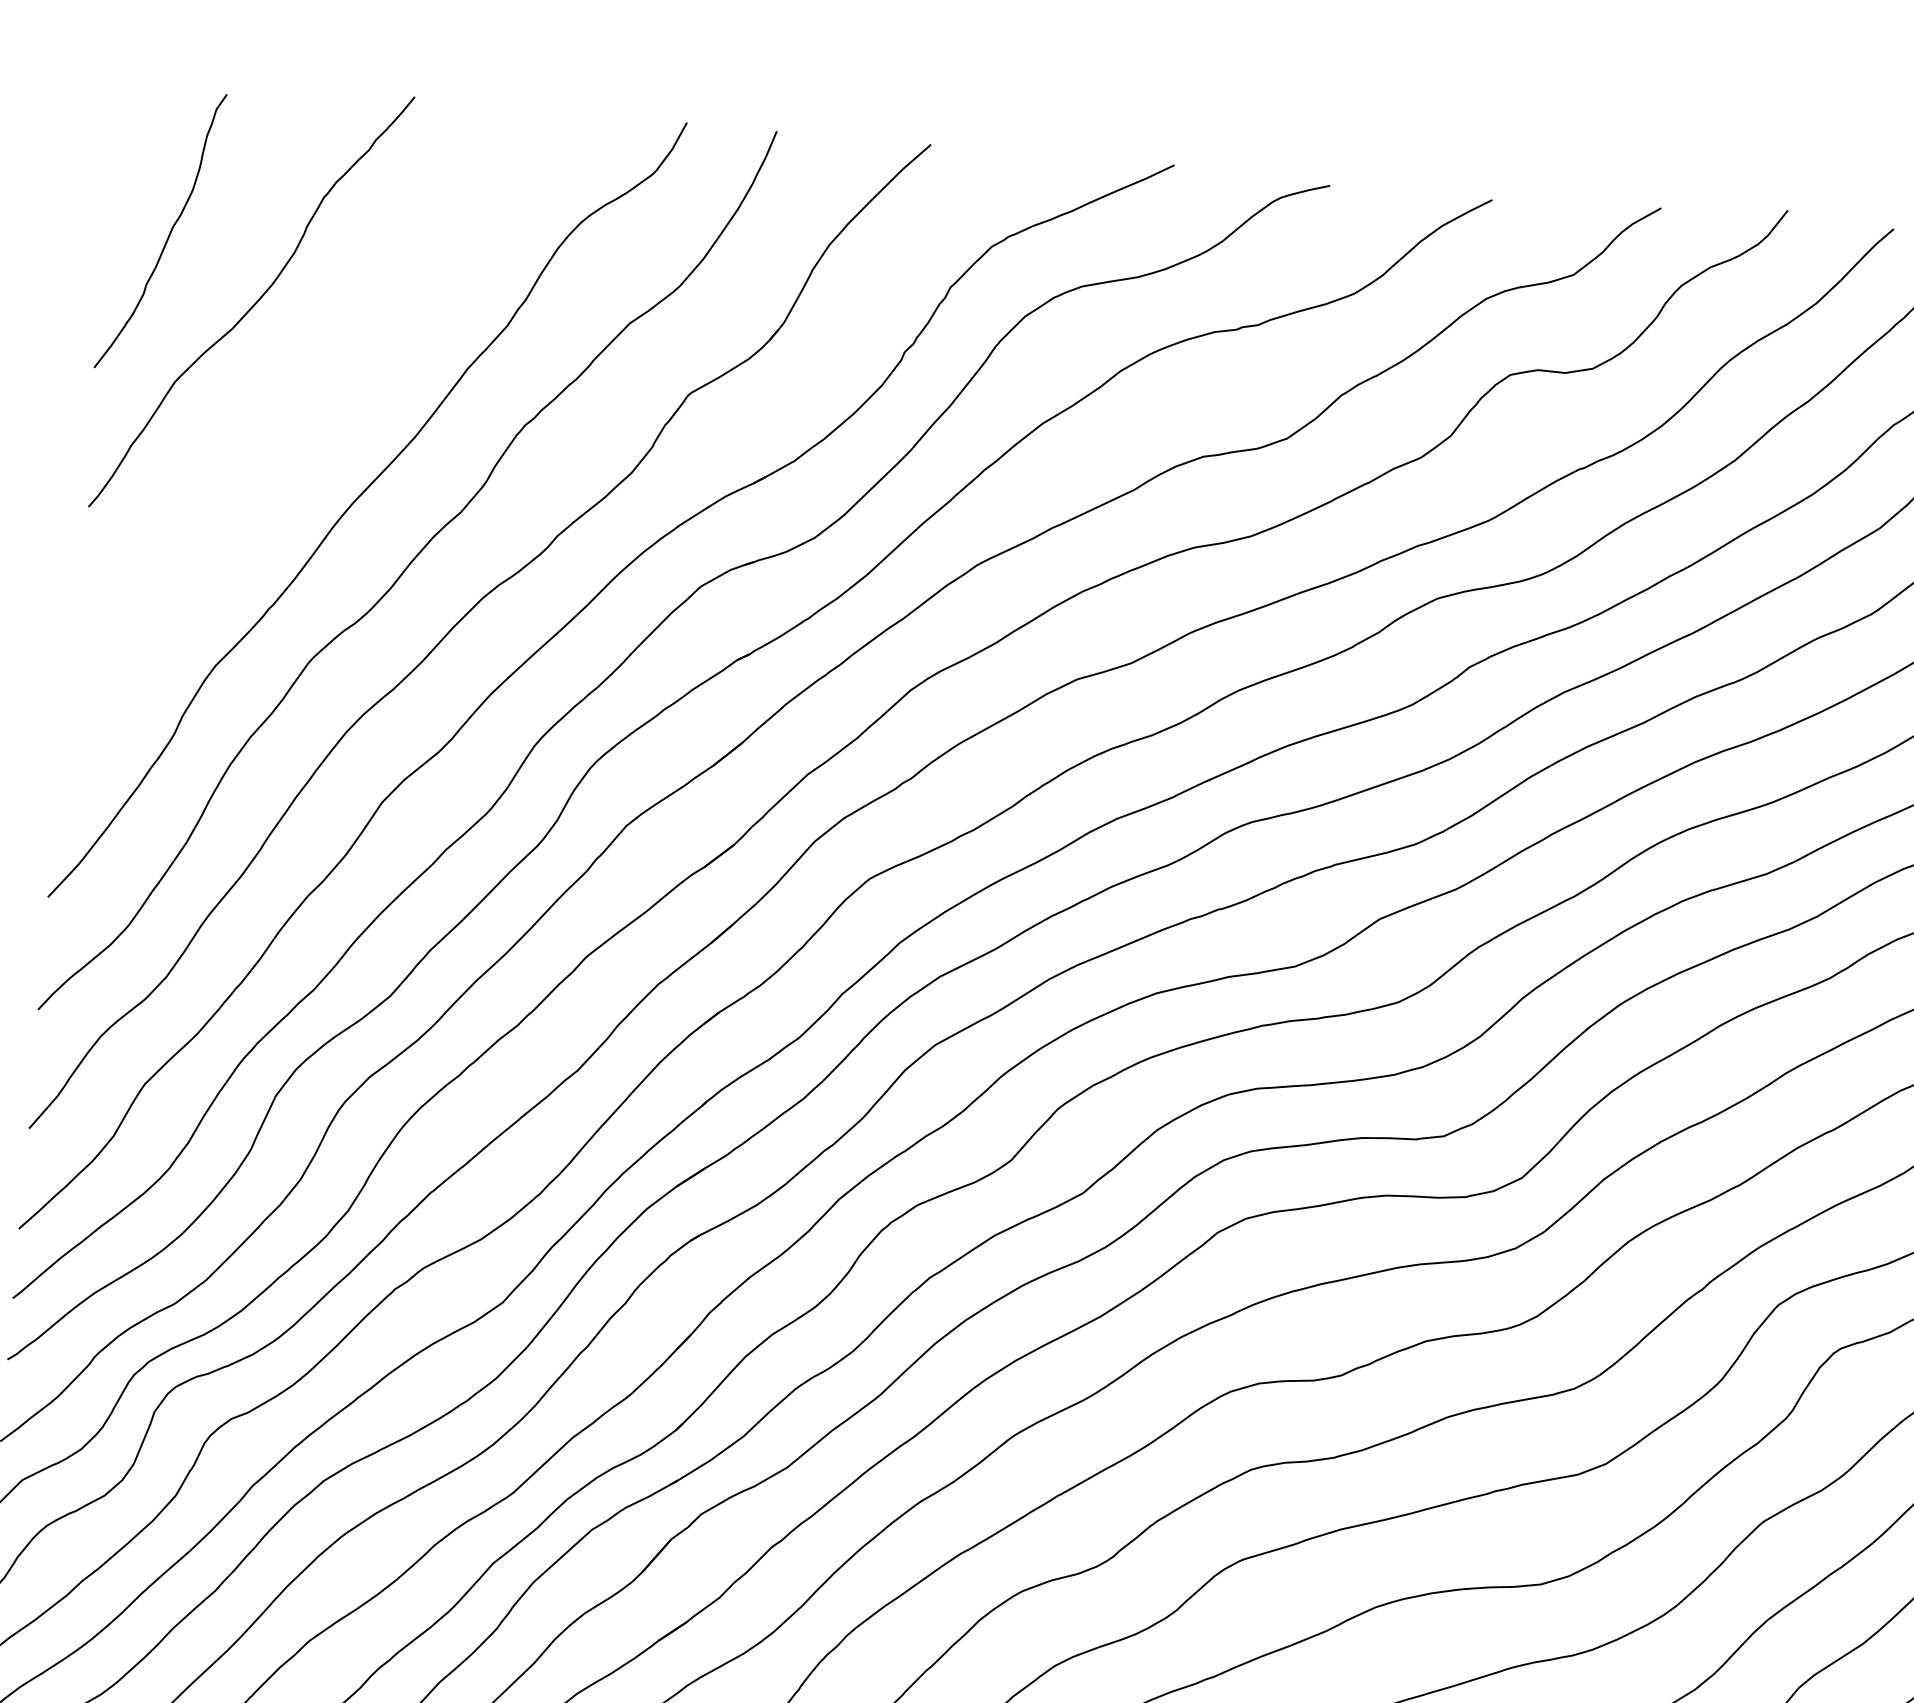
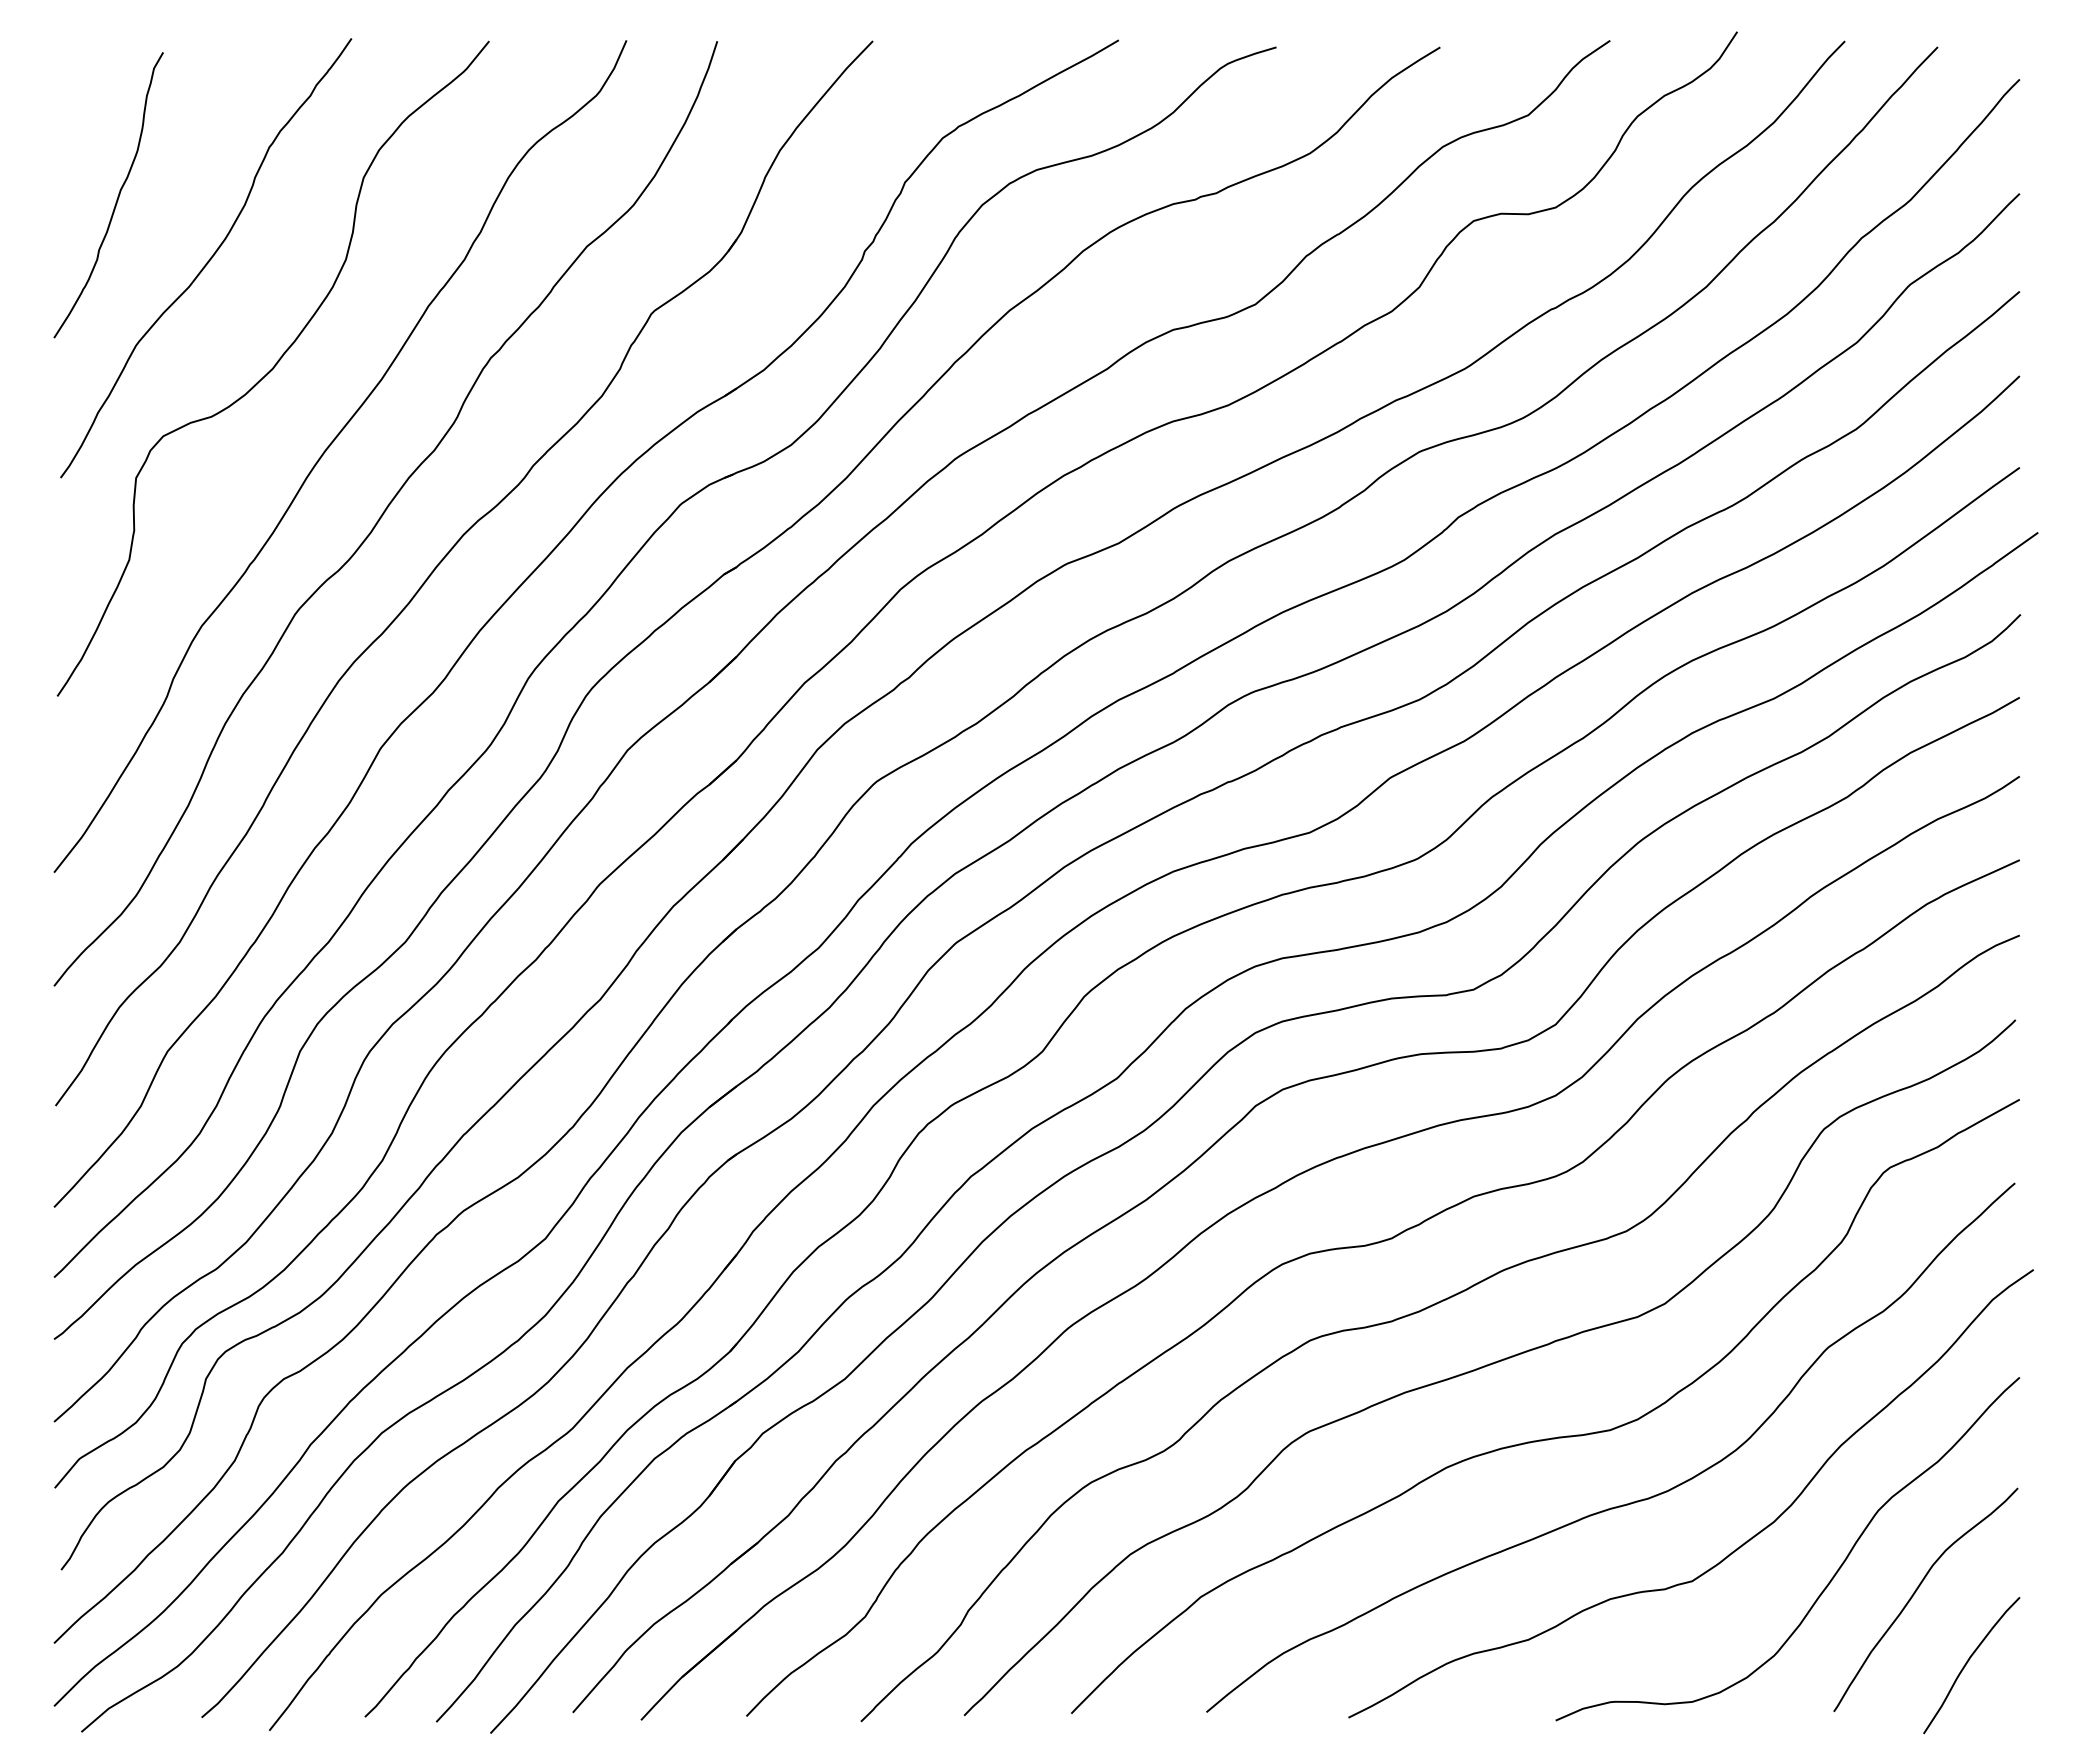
curve: (307, 416) -> (272, 368), added

